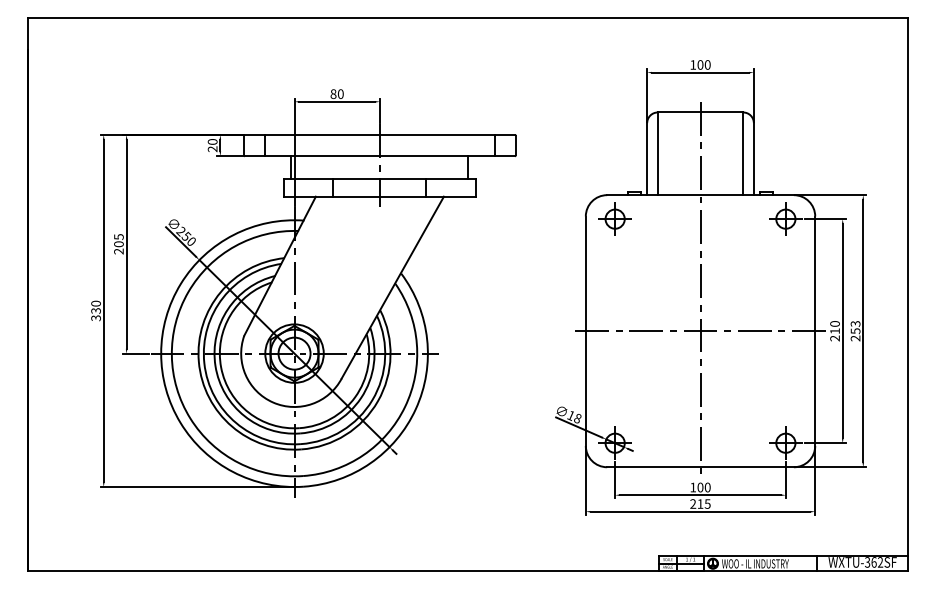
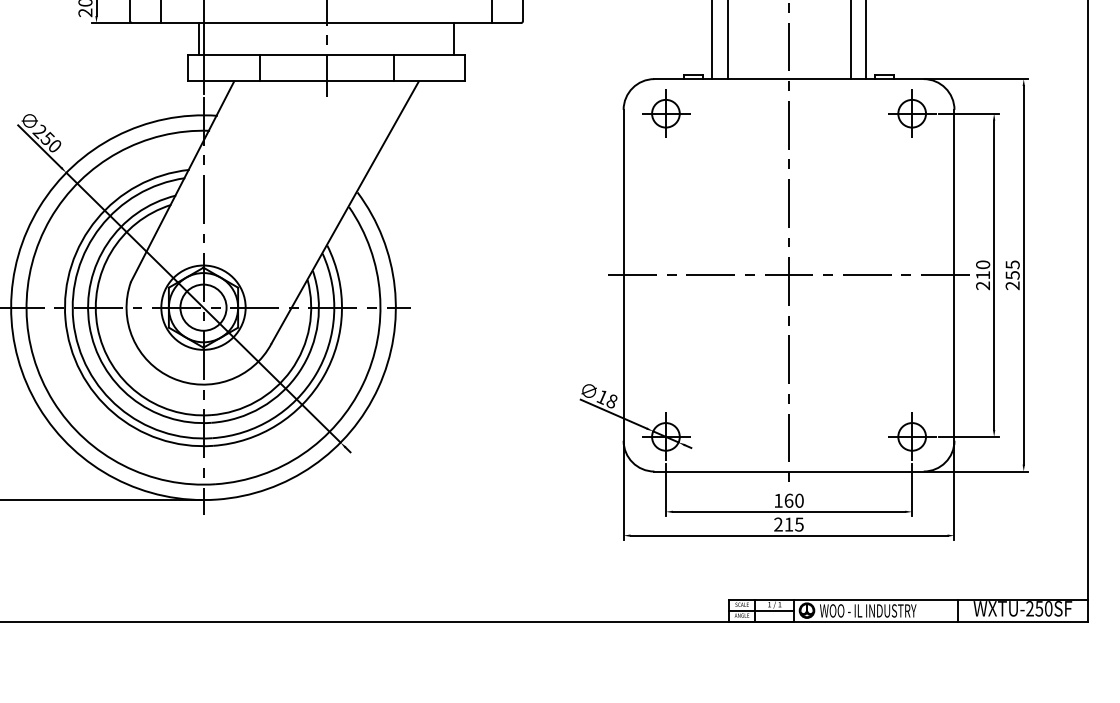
text: (854, 323) -> (1011, 264), 253 -> 255
text: (700, 487) -> (789, 500), 100 -> 160
text: (874, 562) -> (1039, 608), WXTU-362SF -> WXTU-250SF

